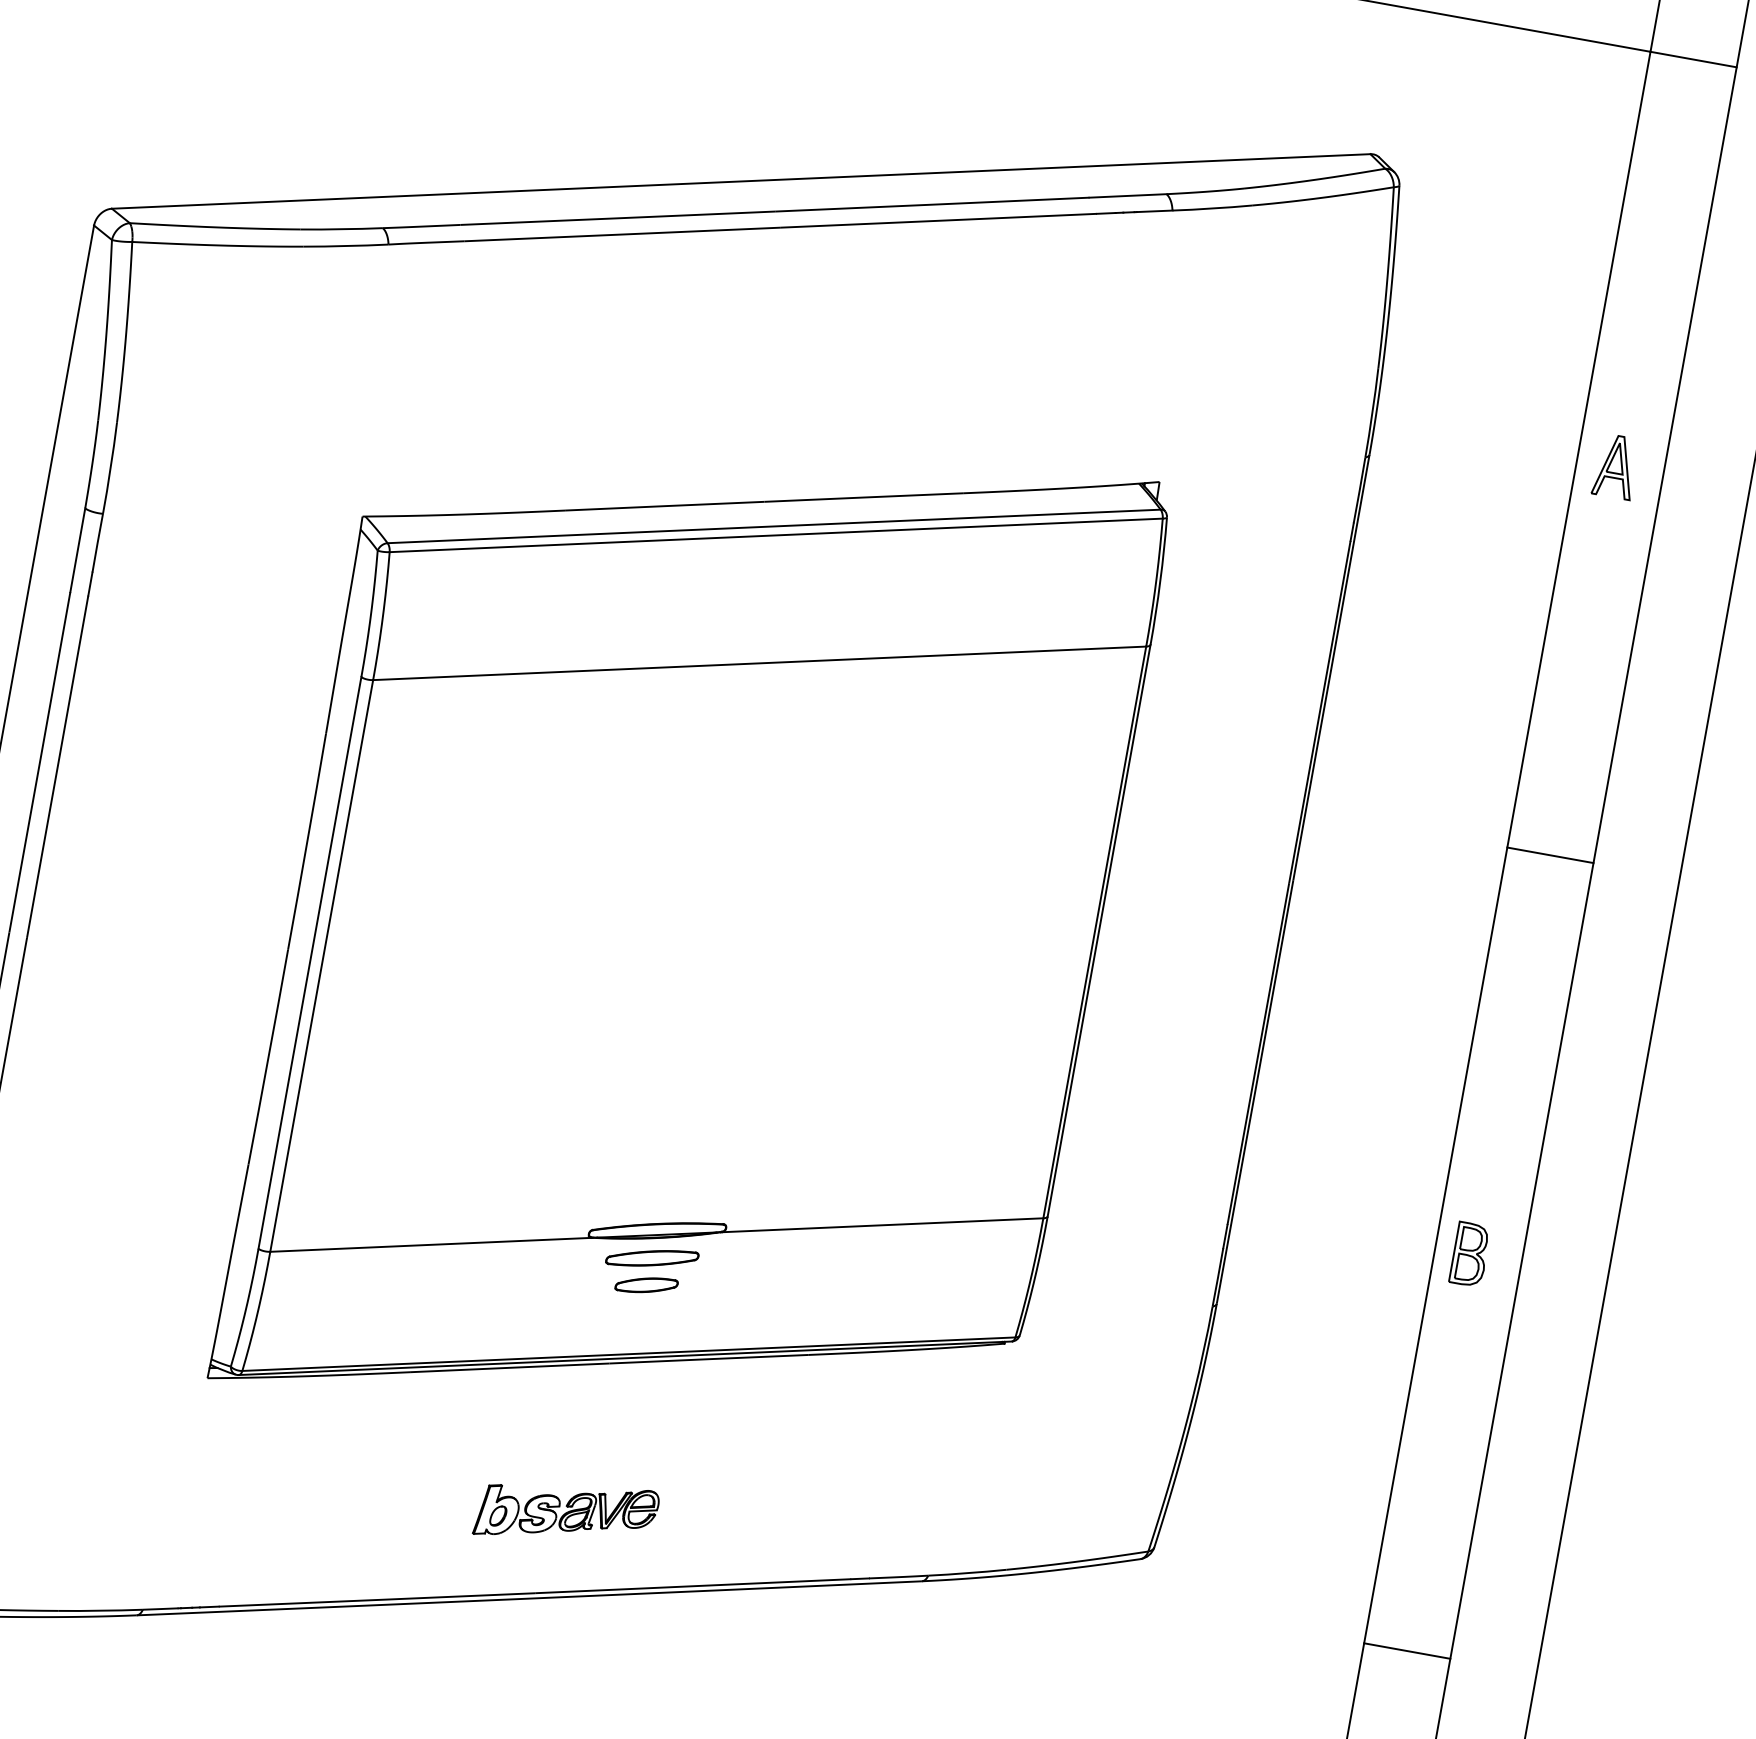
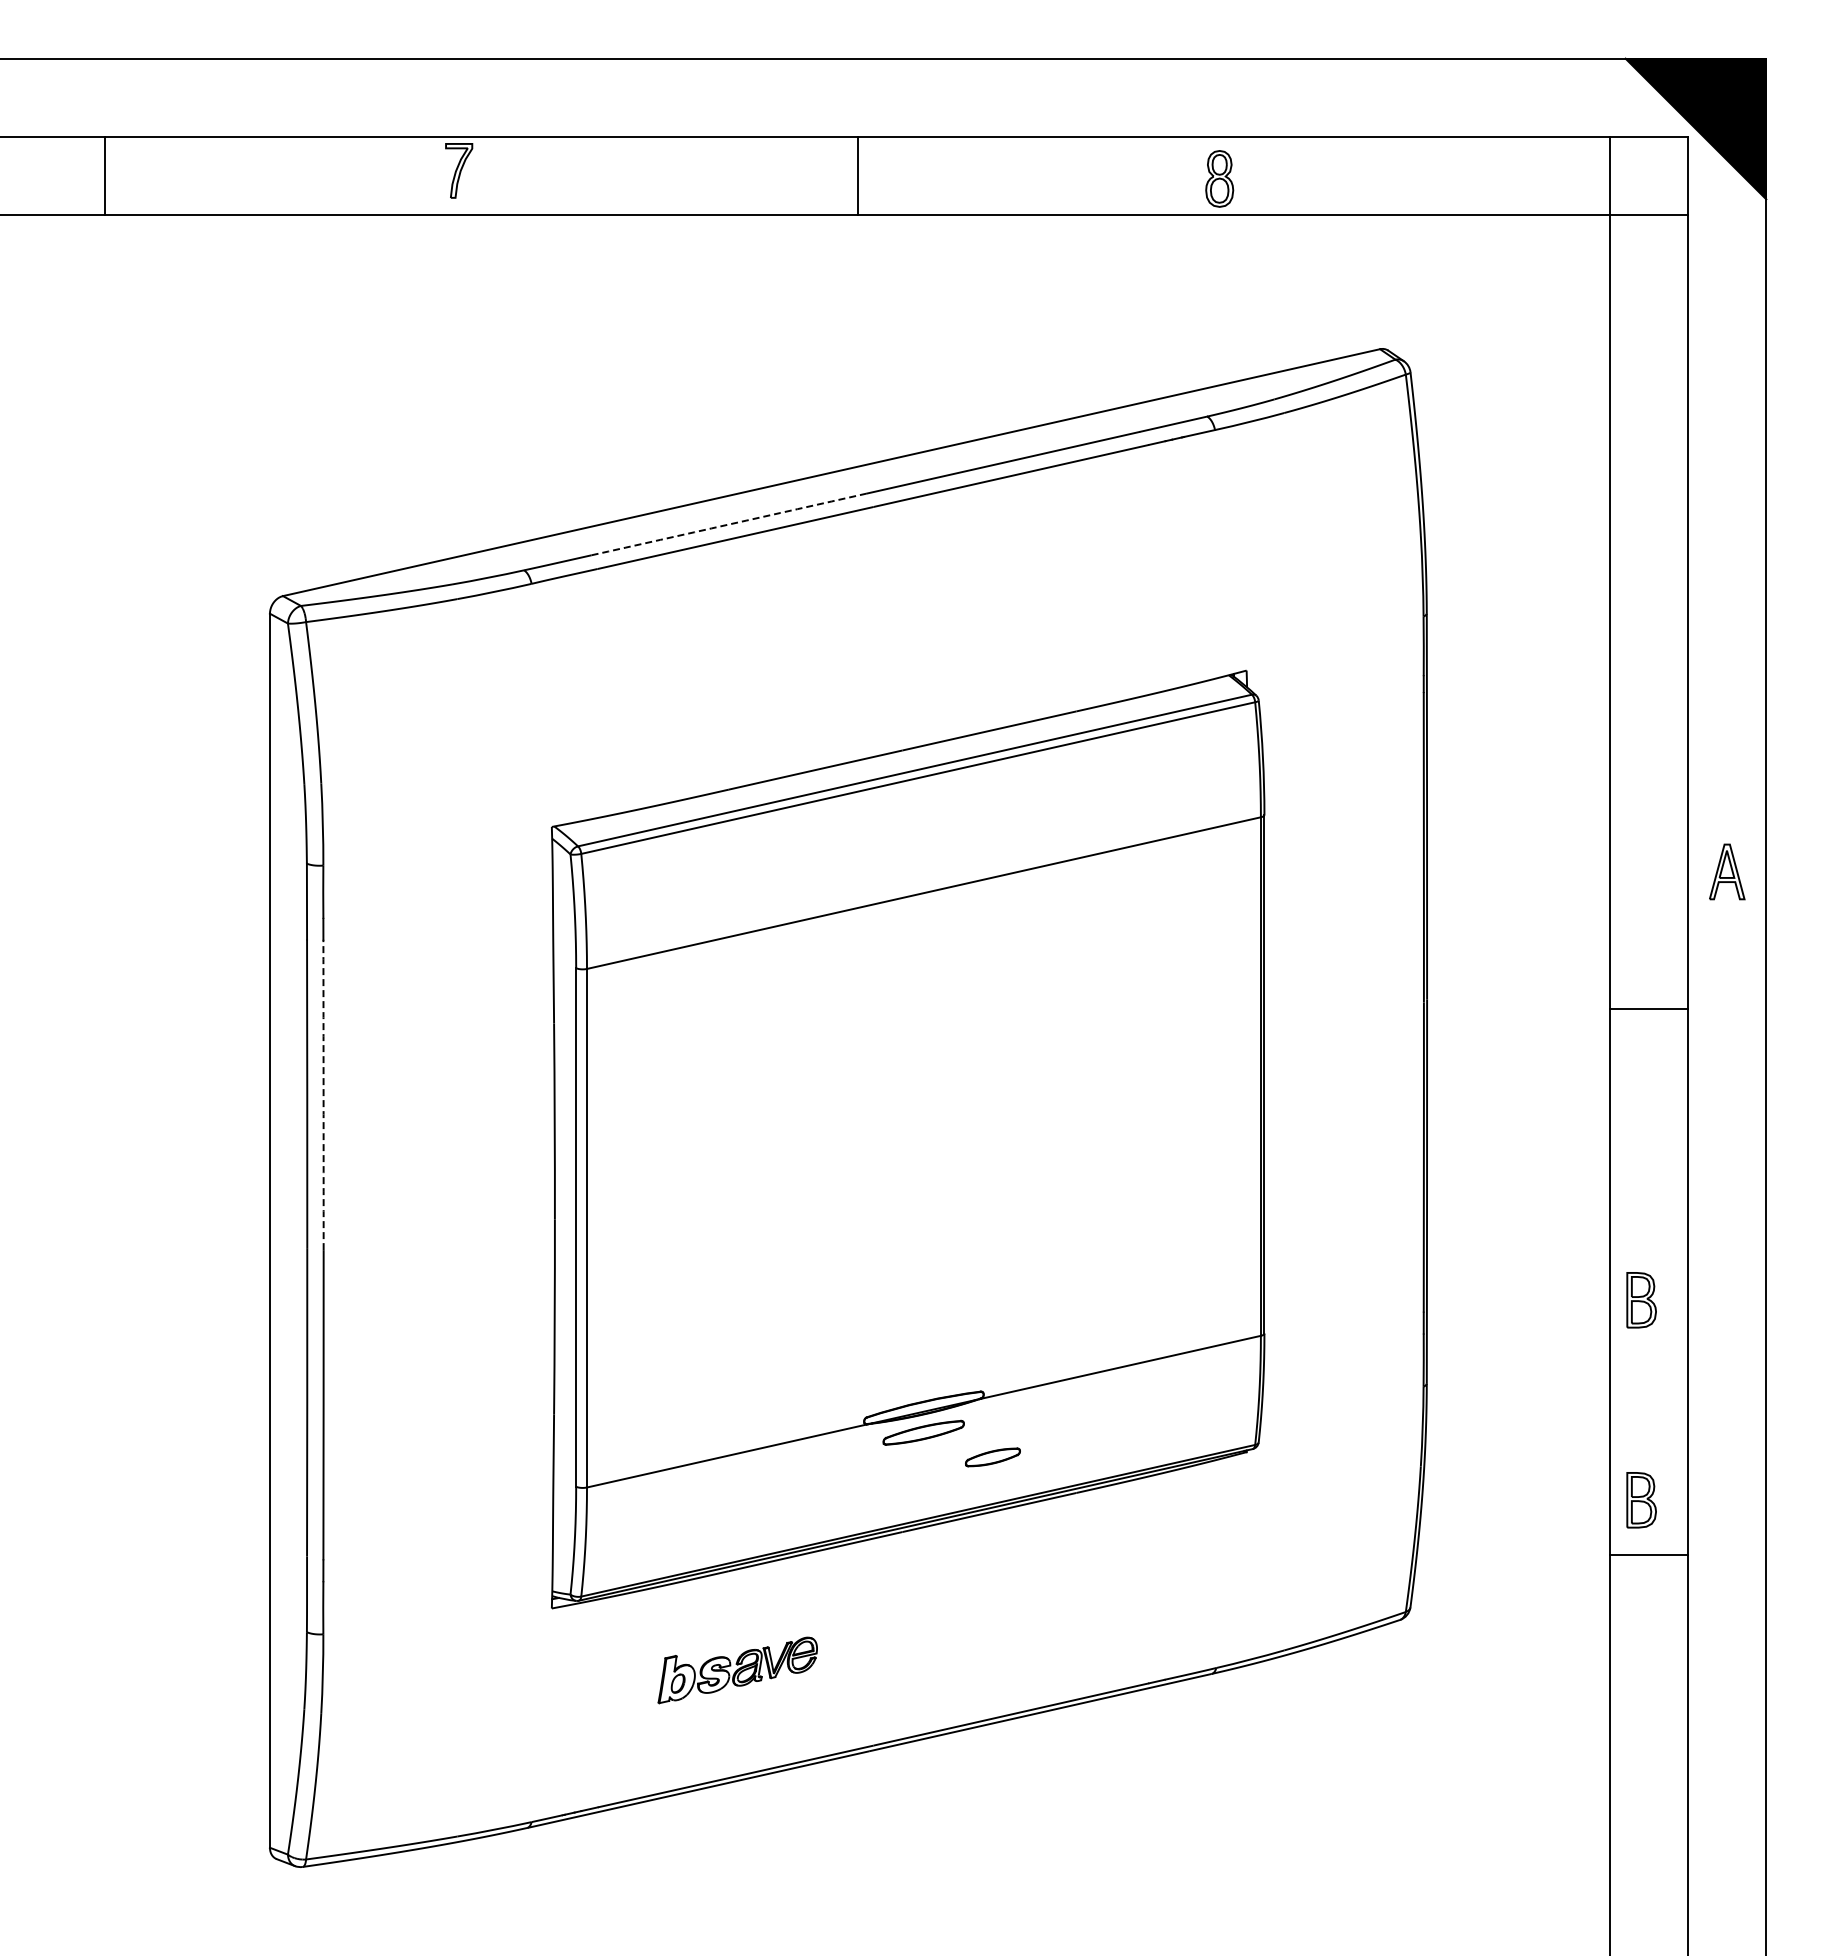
arc: (617, 218) -> (728, 524), solid -> dashed
part: (1616, 466) -> (1727, 871), moved
arc: (57, 766) -> (323, 1094), solid -> dashed
line: (1549, 854) -> (1648, 1008), moved
part: (646, 1285) -> (992, 1457), moved
part: (1430, 1475) -> (1641, 1500), added
part: (566, 1513) -> (737, 1670), moved
line: (1406, 1650) -> (1648, 1554), moved

